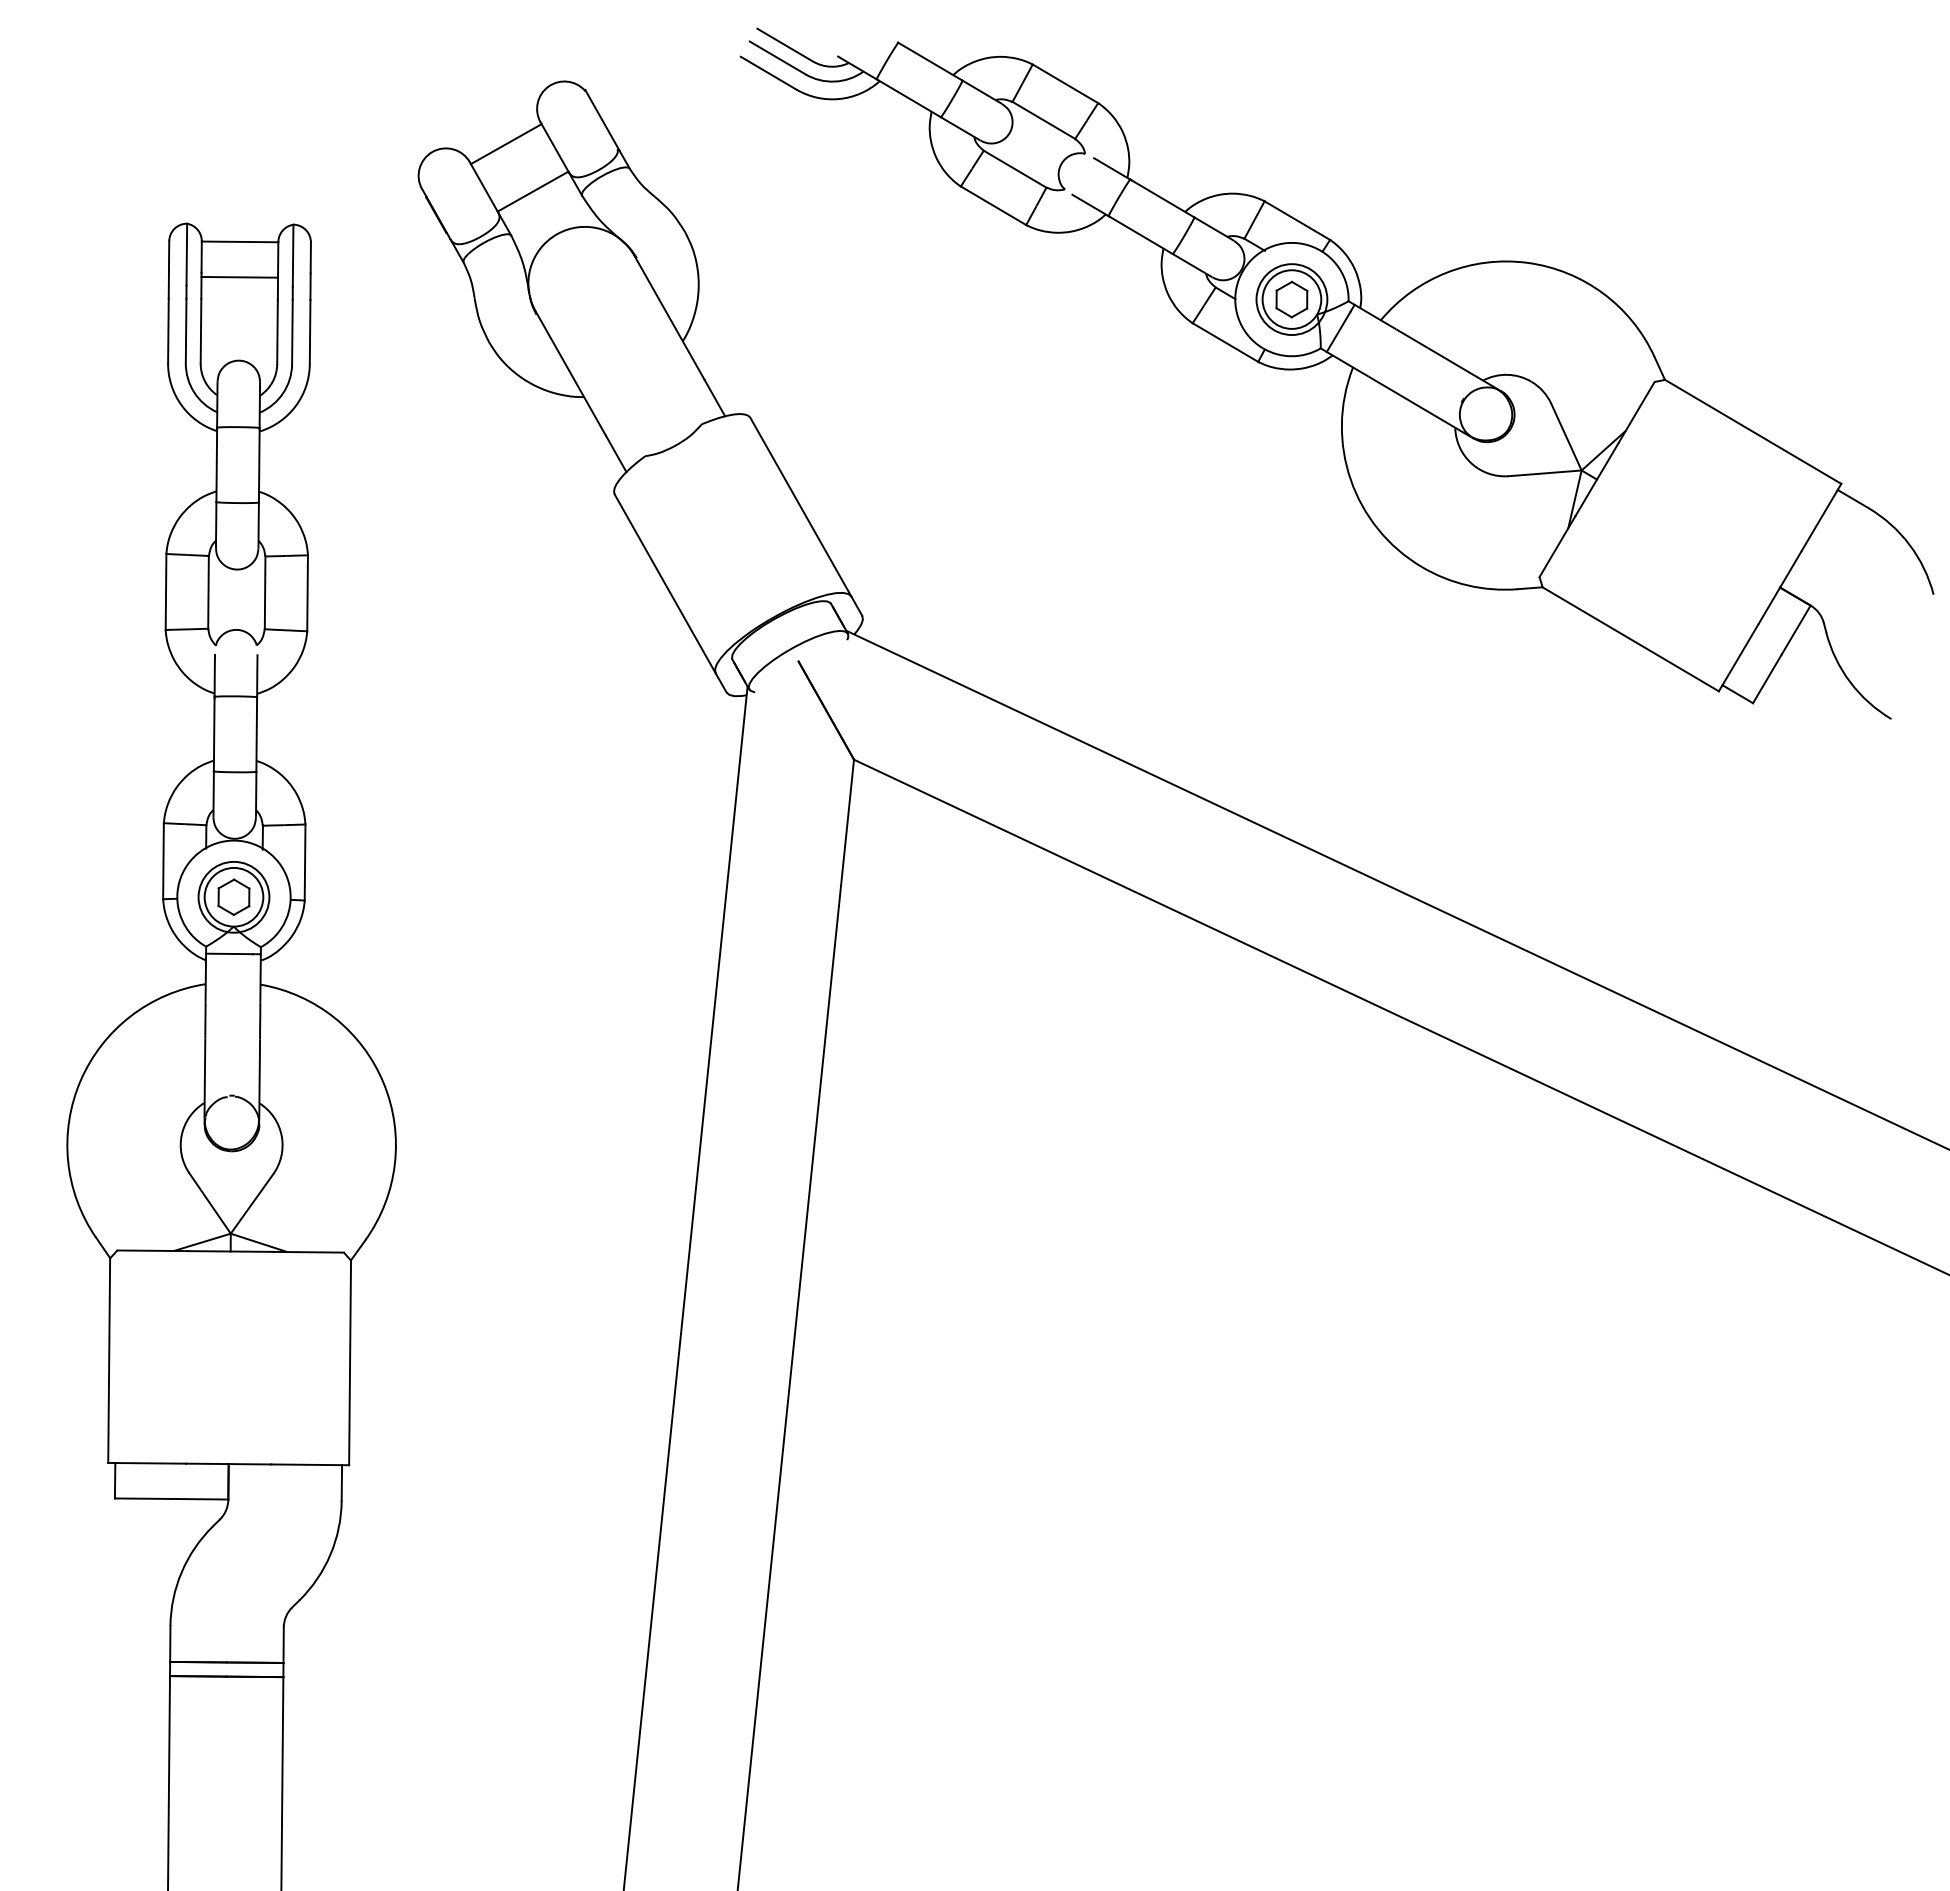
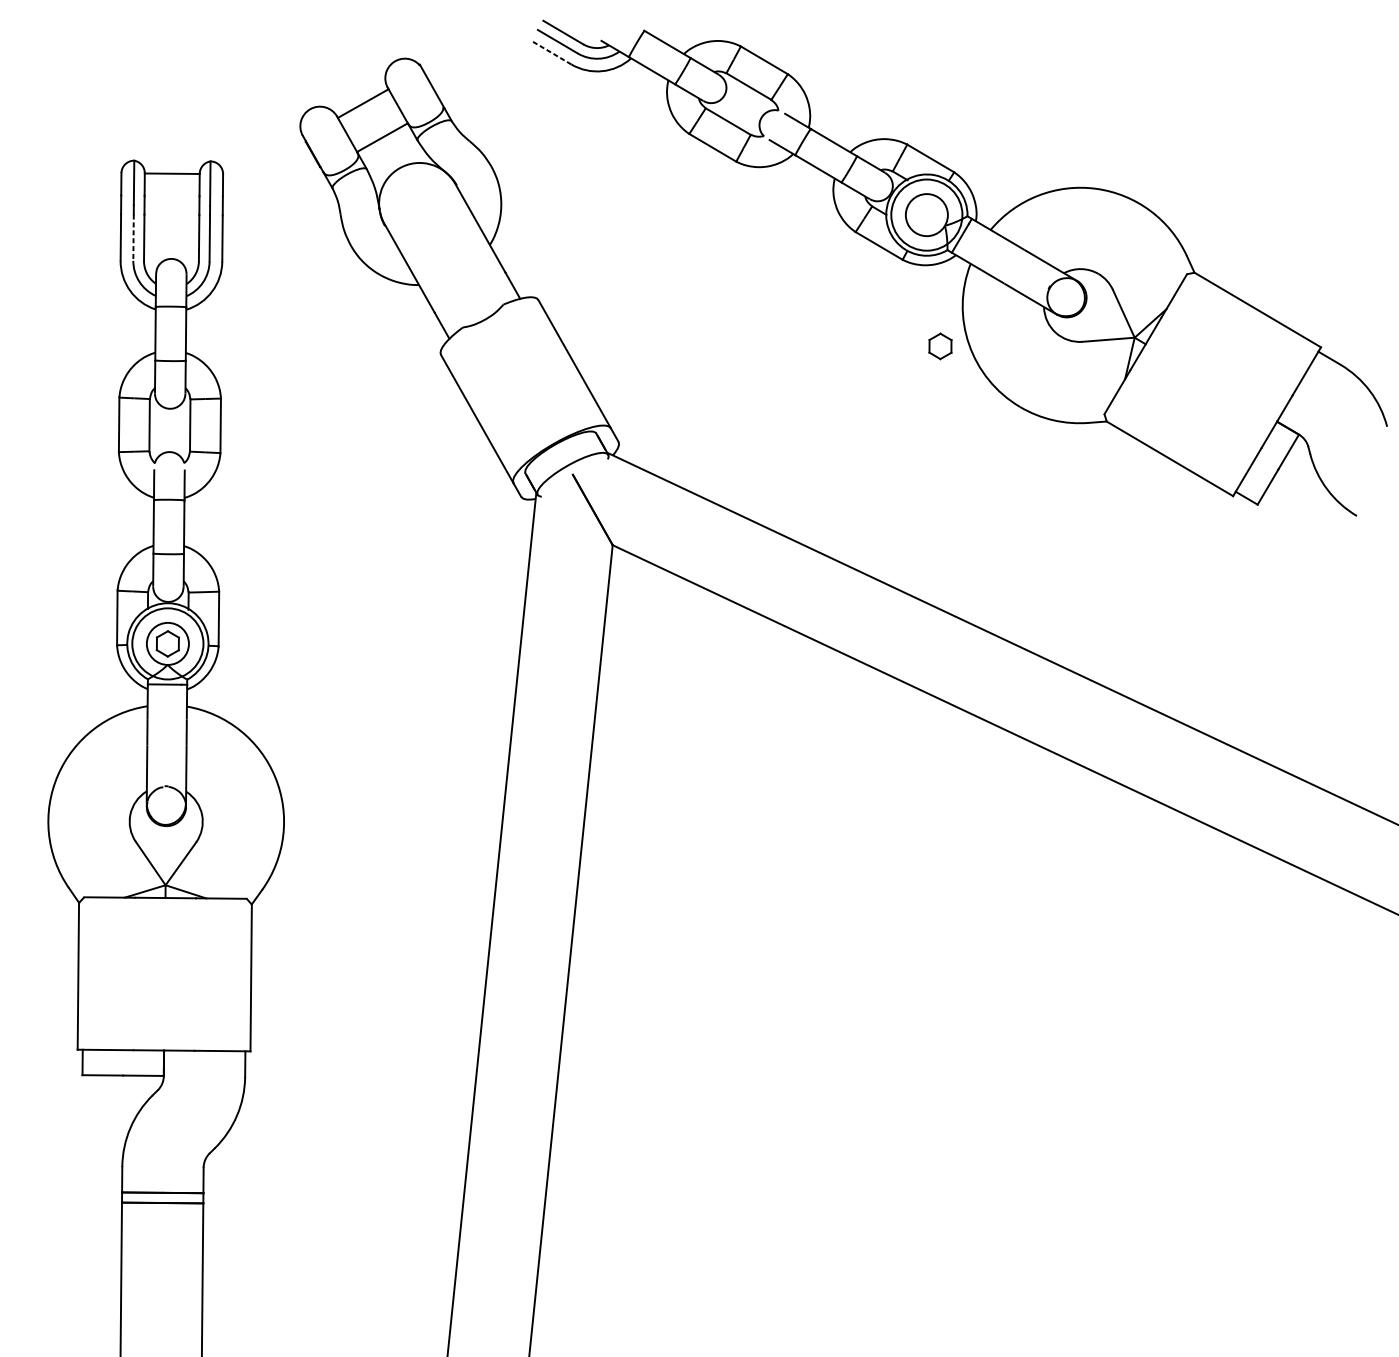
line: (768, 72) -> (551, 52), solid -> dashed
line: (239, 276) -> (171, 198), removed
circle: (1291, 299) -> (926, 215), size x1.4
part: (1291, 299) -> (940, 346), moved
line: (186, 331) -> (133, 238), solid -> dashed
circle: (233, 896) -> (167, 643), size x1.4

